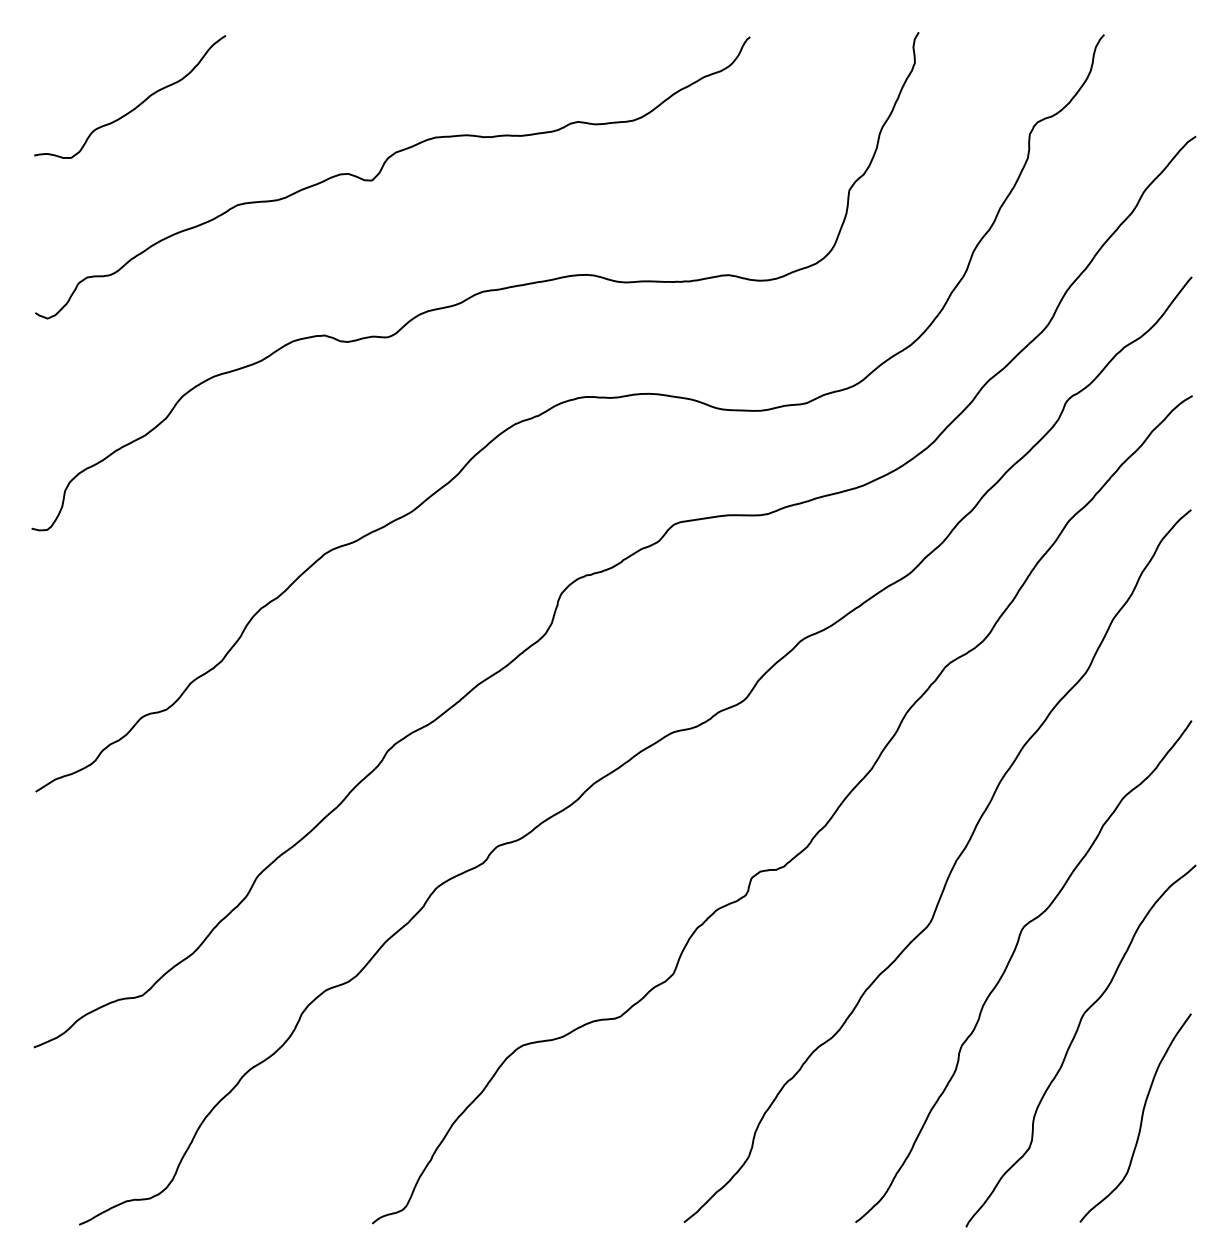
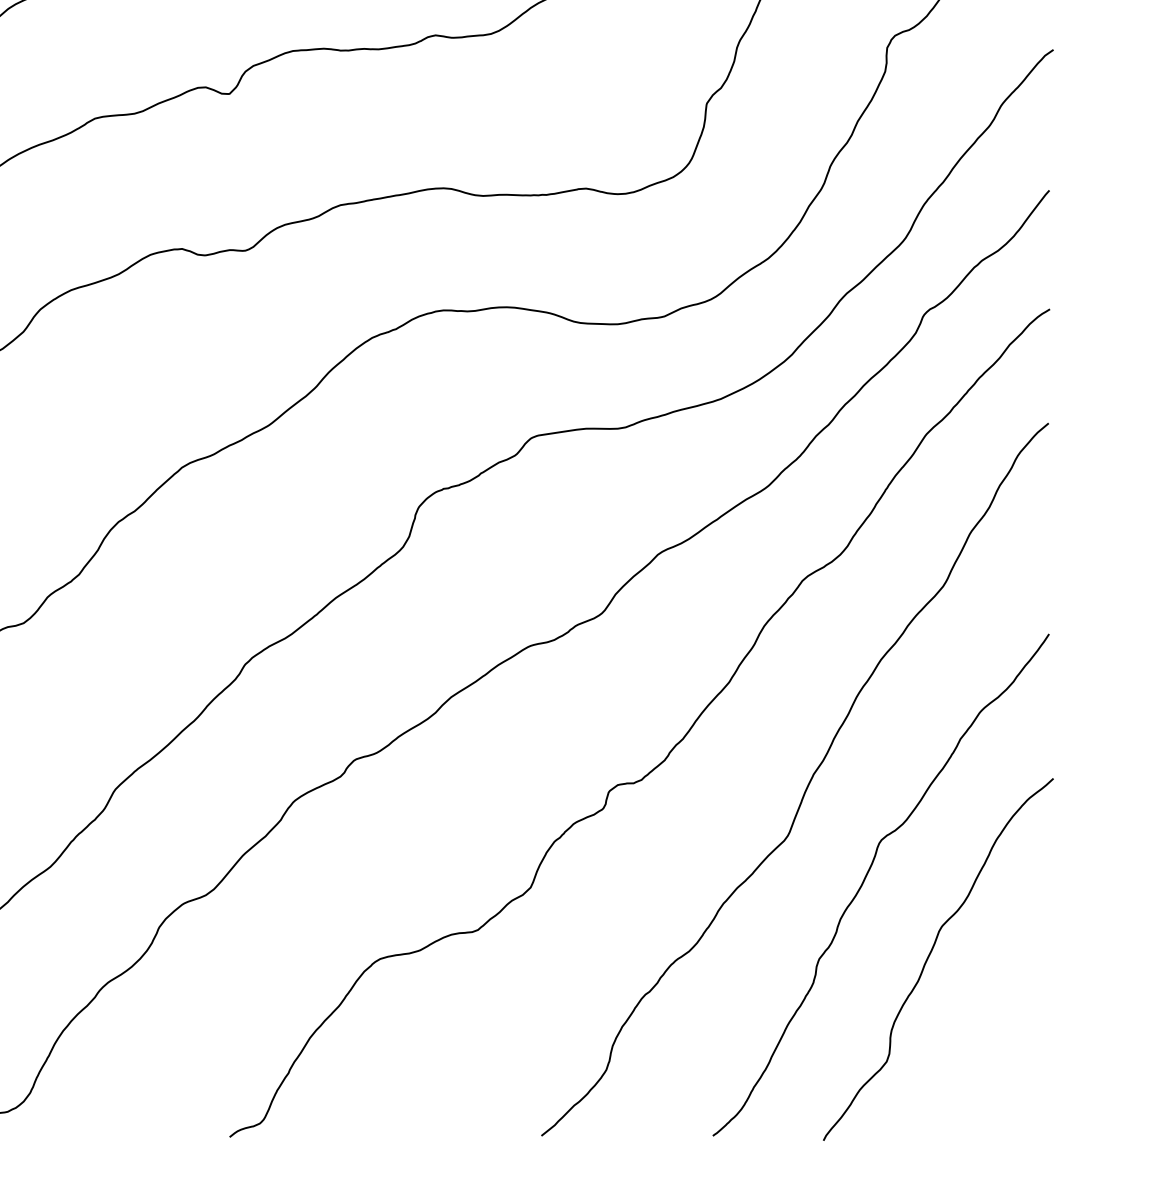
curve: (1140, 1120) -> (997, 1033), removed

